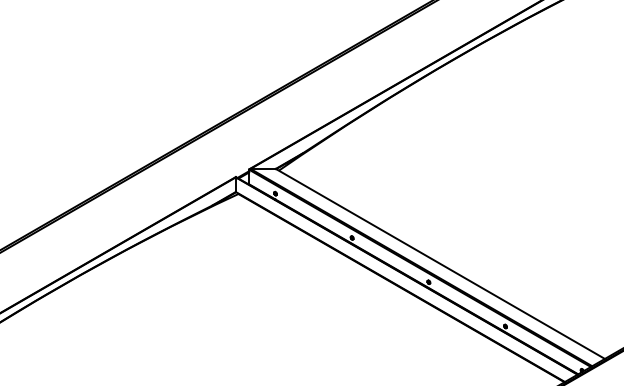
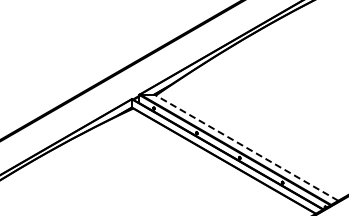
line: (438, 263) -> (245, 147), solid -> dashed

